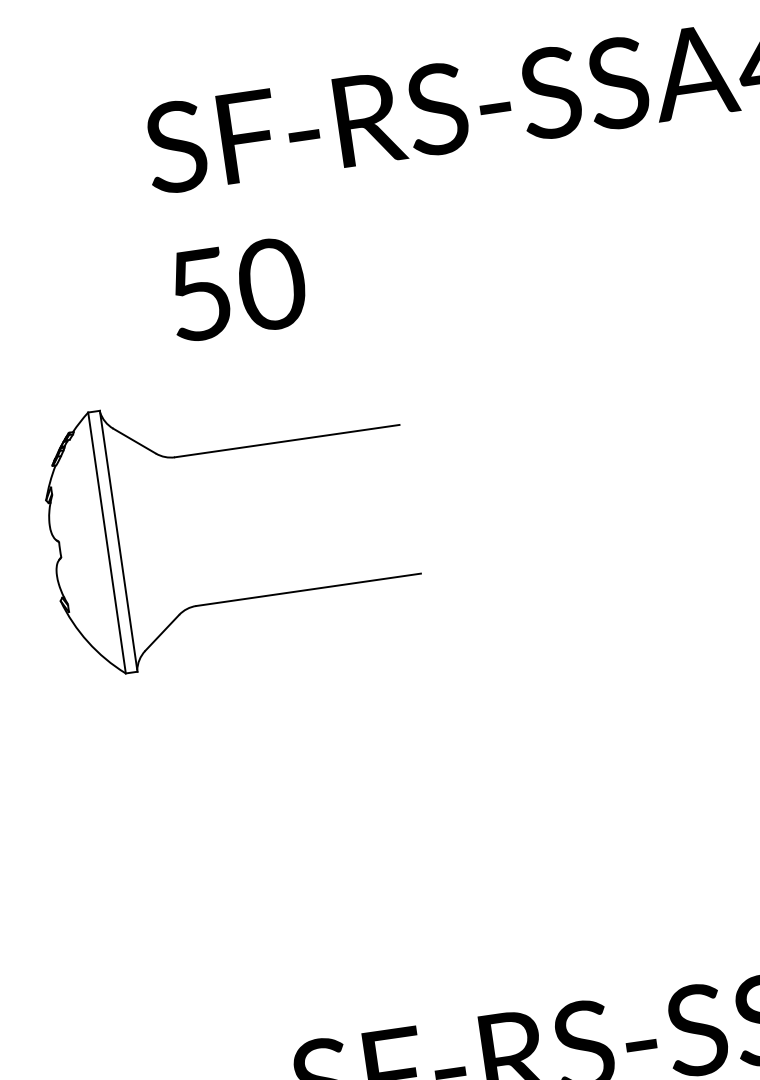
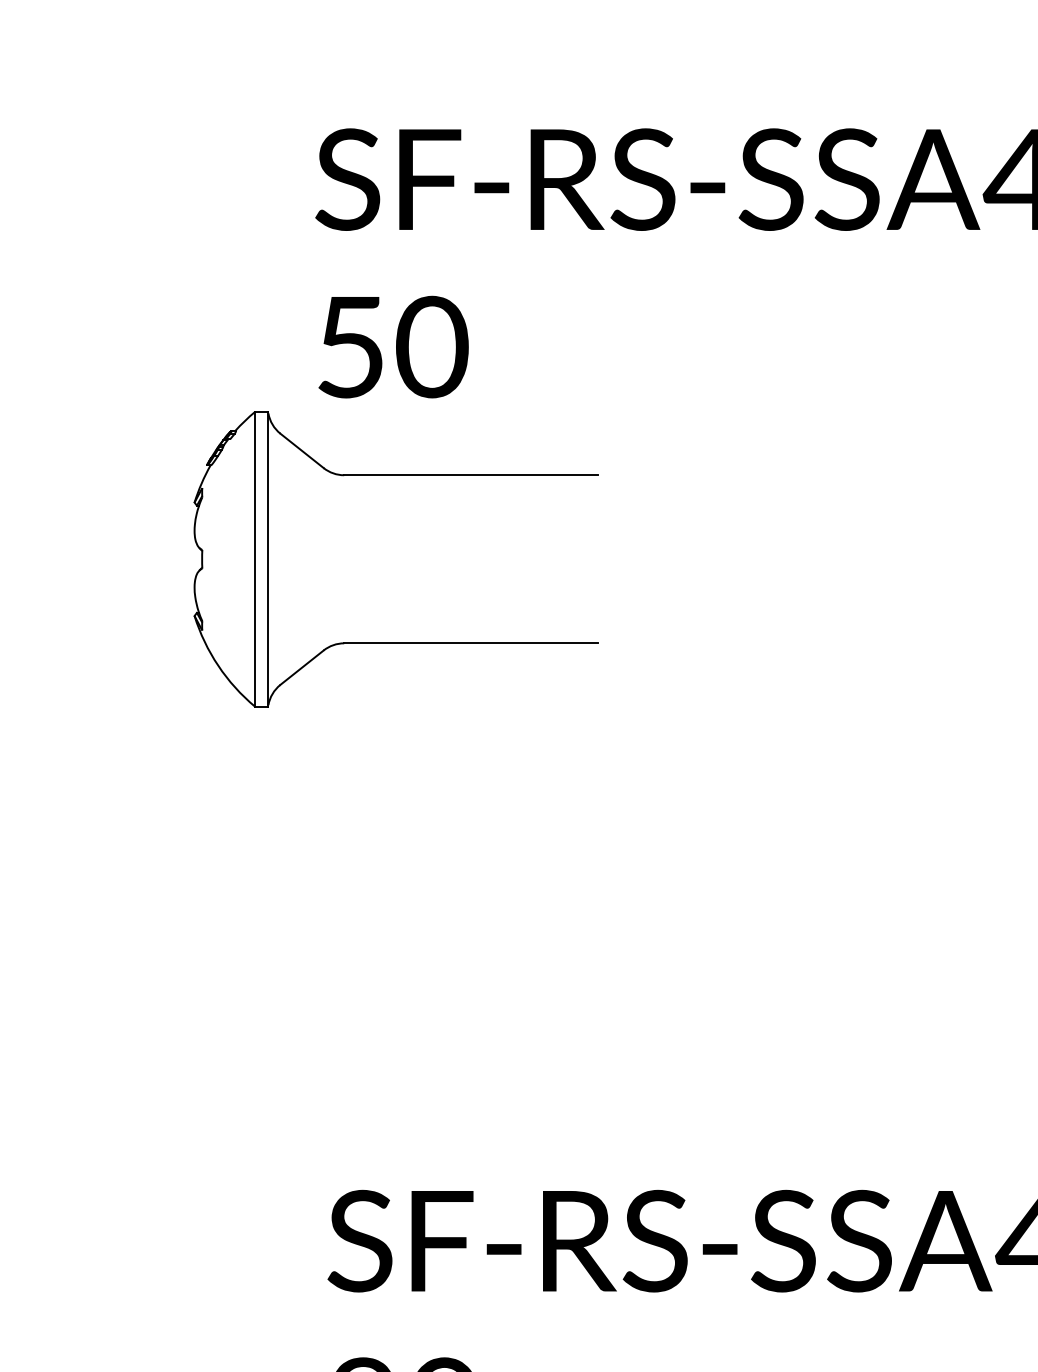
part: (241, 598) -> (395, 642), moved

